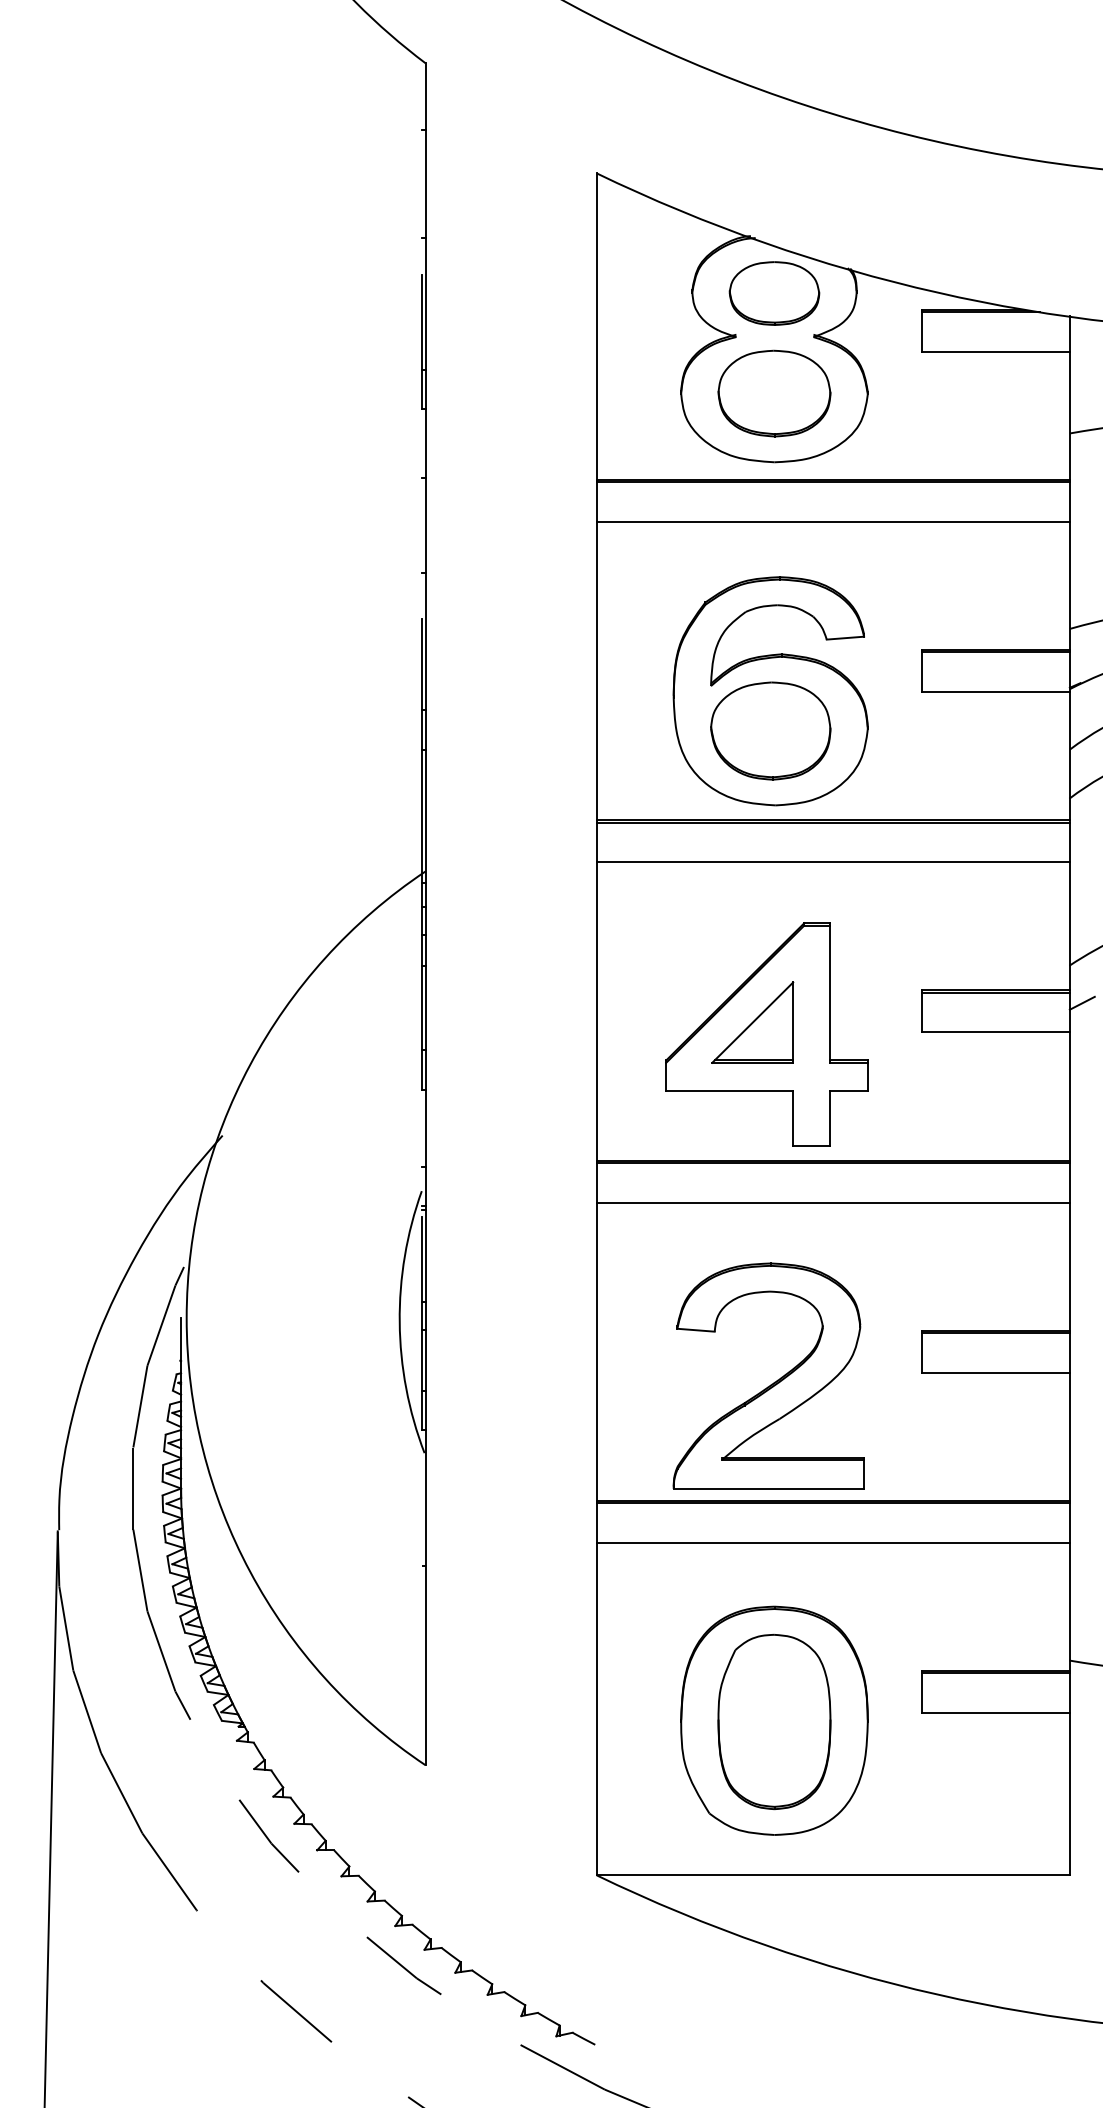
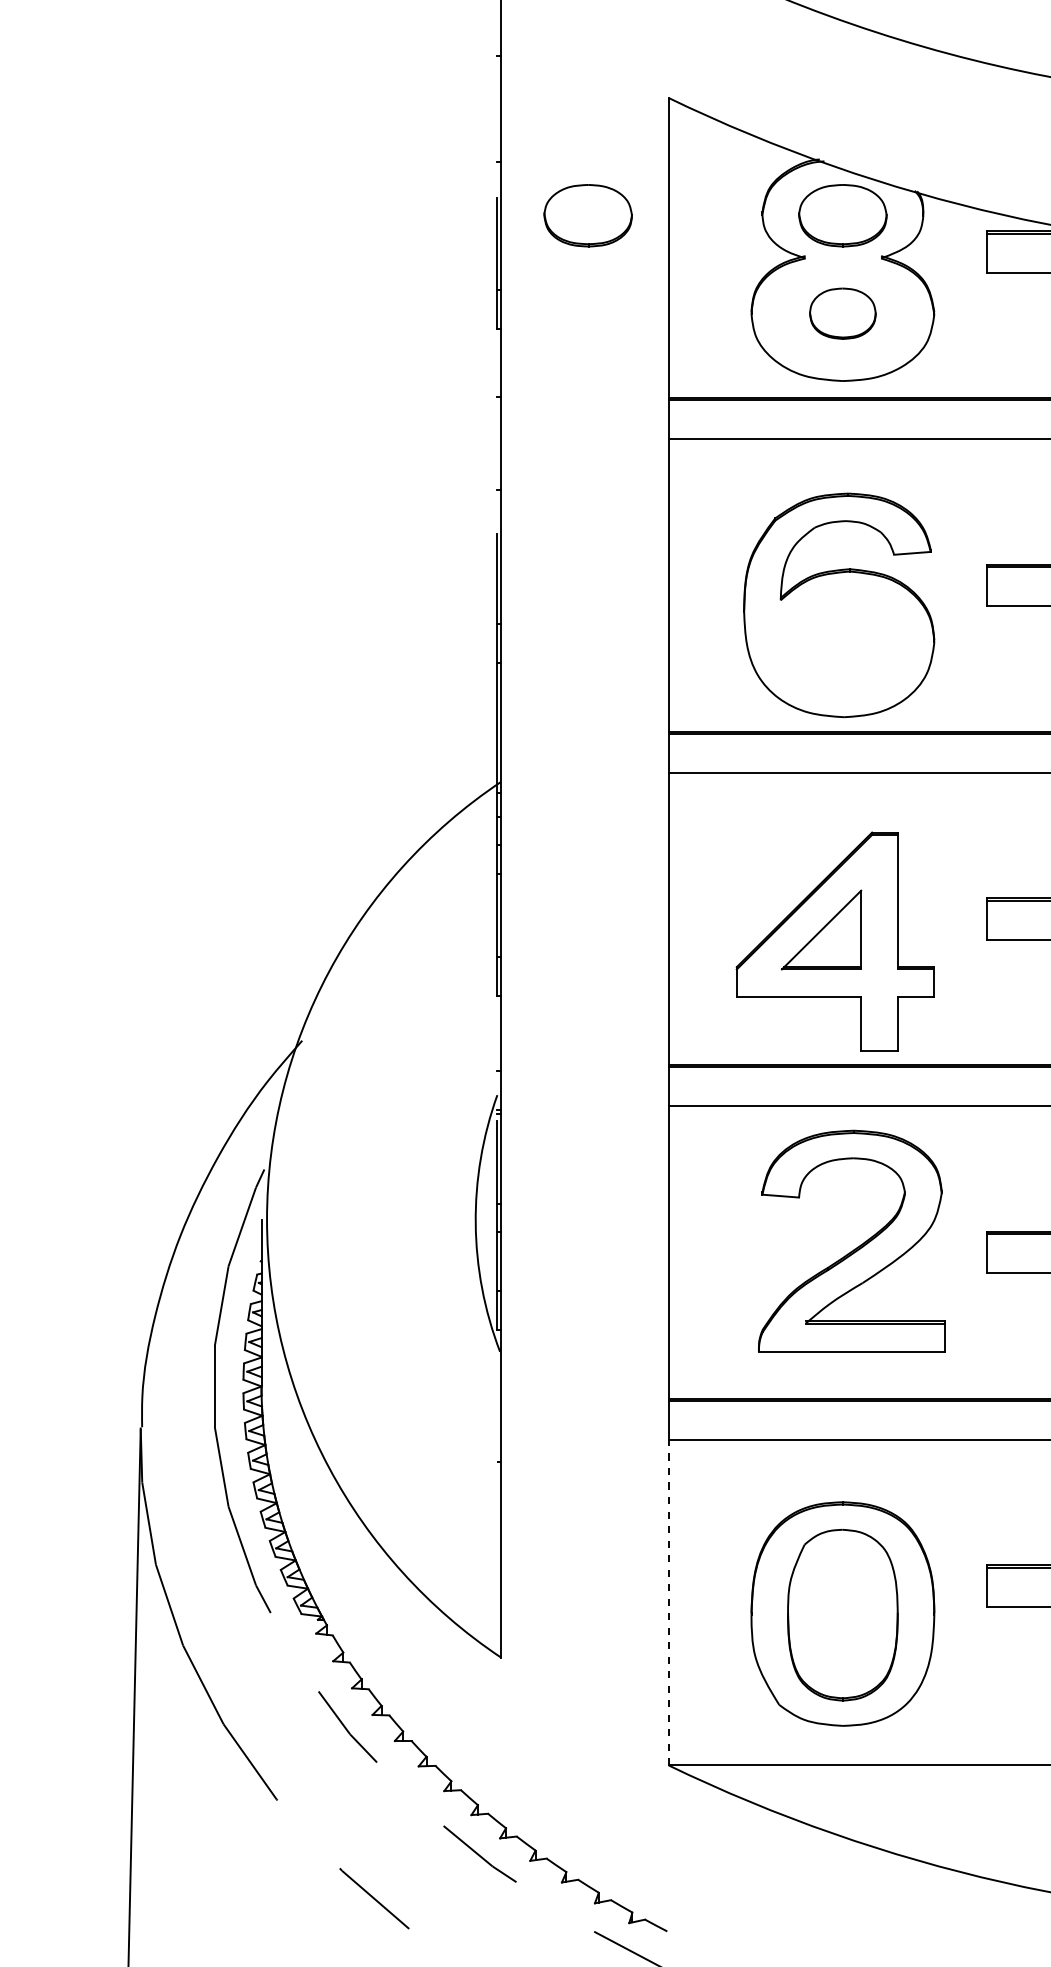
part: (514, 293) -> (588, 215), added
part: (774, 393) -> (842, 313), size x0.6
part: (770, 730) -> (838, 643), removed
part: (774, 1381) -> (857, 1246), moved
line: (596, 1708) -> (668, 1601), solid -> dashed

